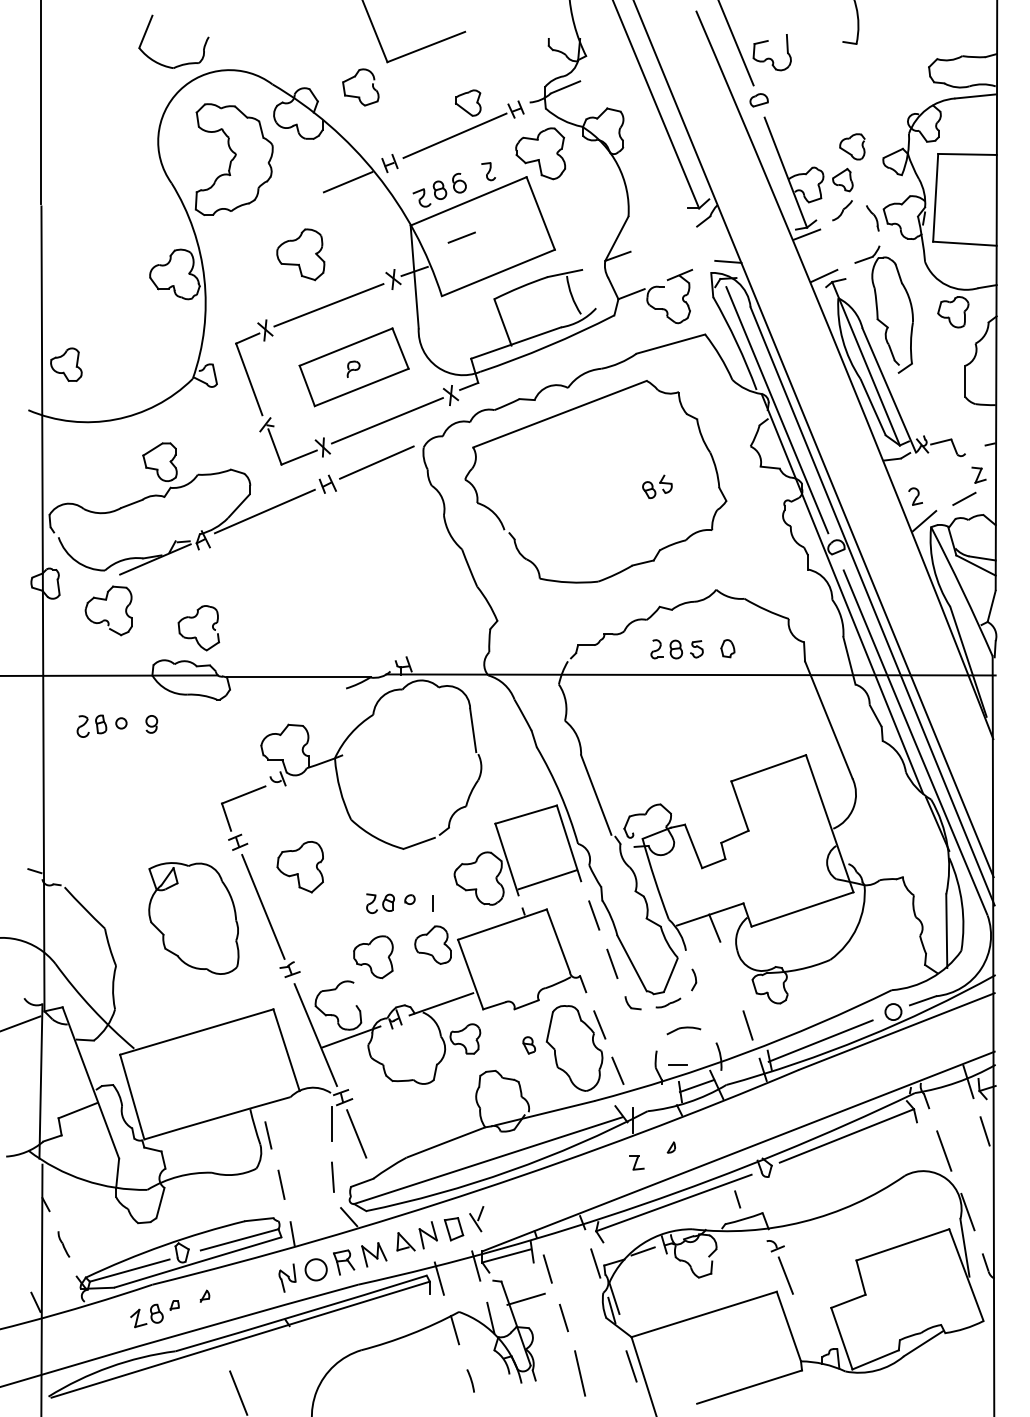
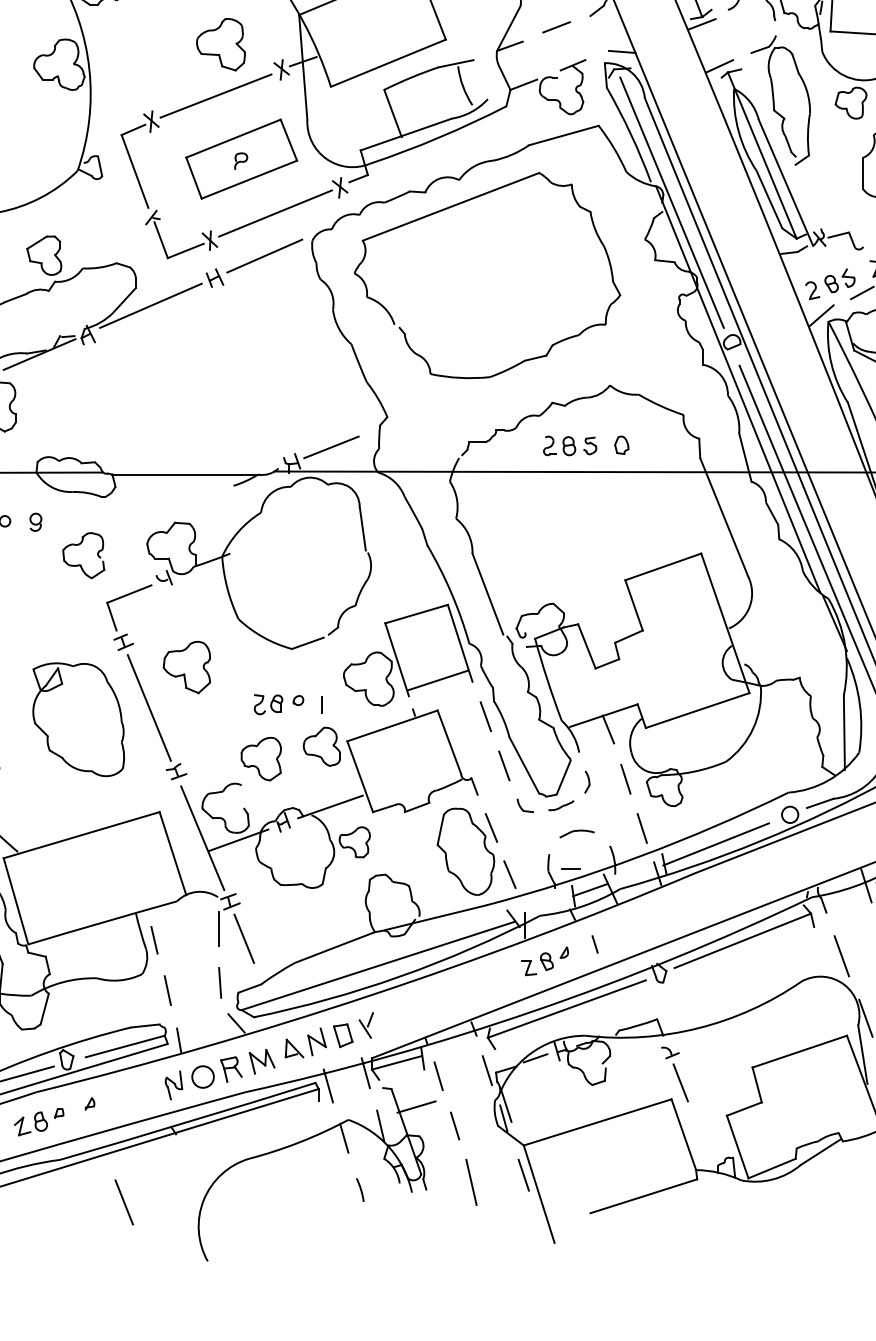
line: (461, 237) -> (556, 27), moved
part: (300, 254) -> (220, 44), moved
part: (657, 486) -> (840, 280), moved
part: (195, 636) -> (80, 564), moved
line: (442, 650) -> (331, 447), added
line: (731, 976) -> (625, 778), added
part: (528, 1045) -> (546, 961), moved
line: (737, 1199) -> (594, 944), moved

